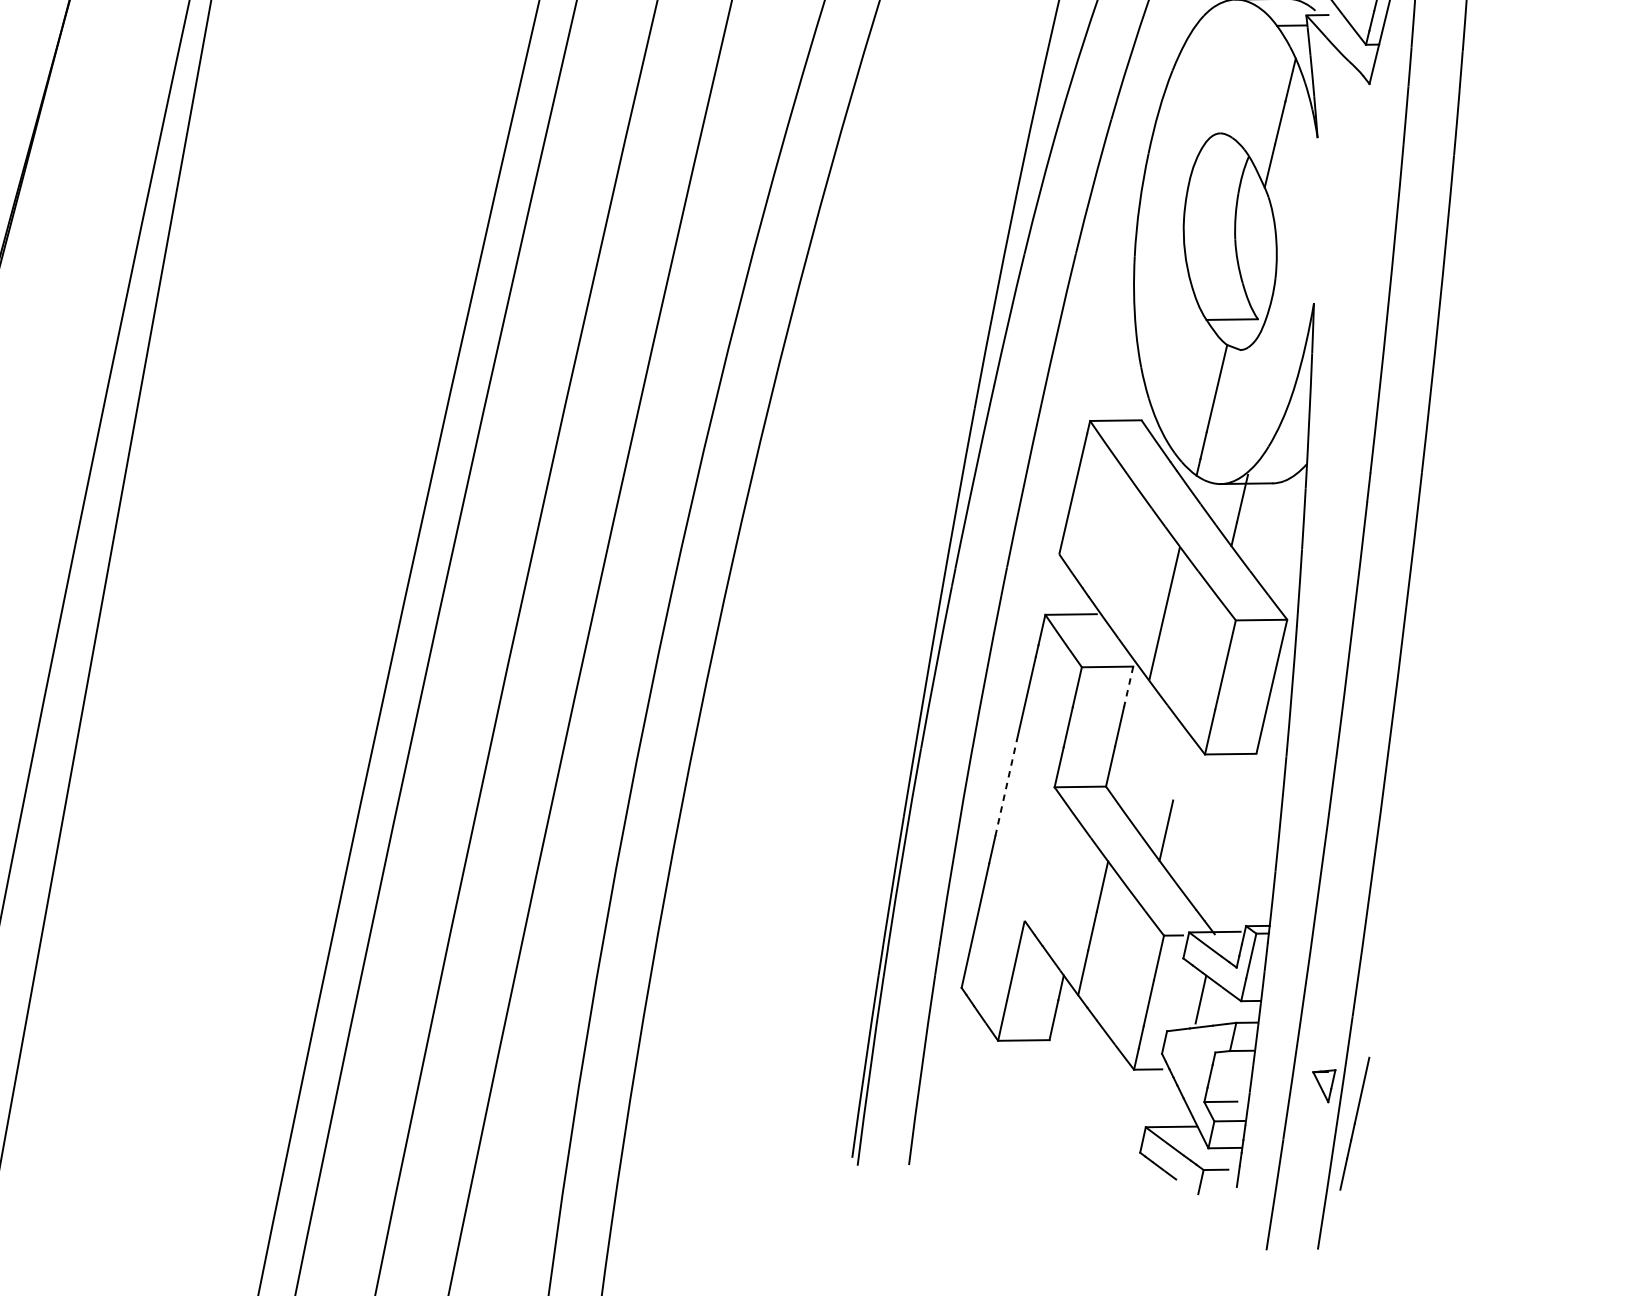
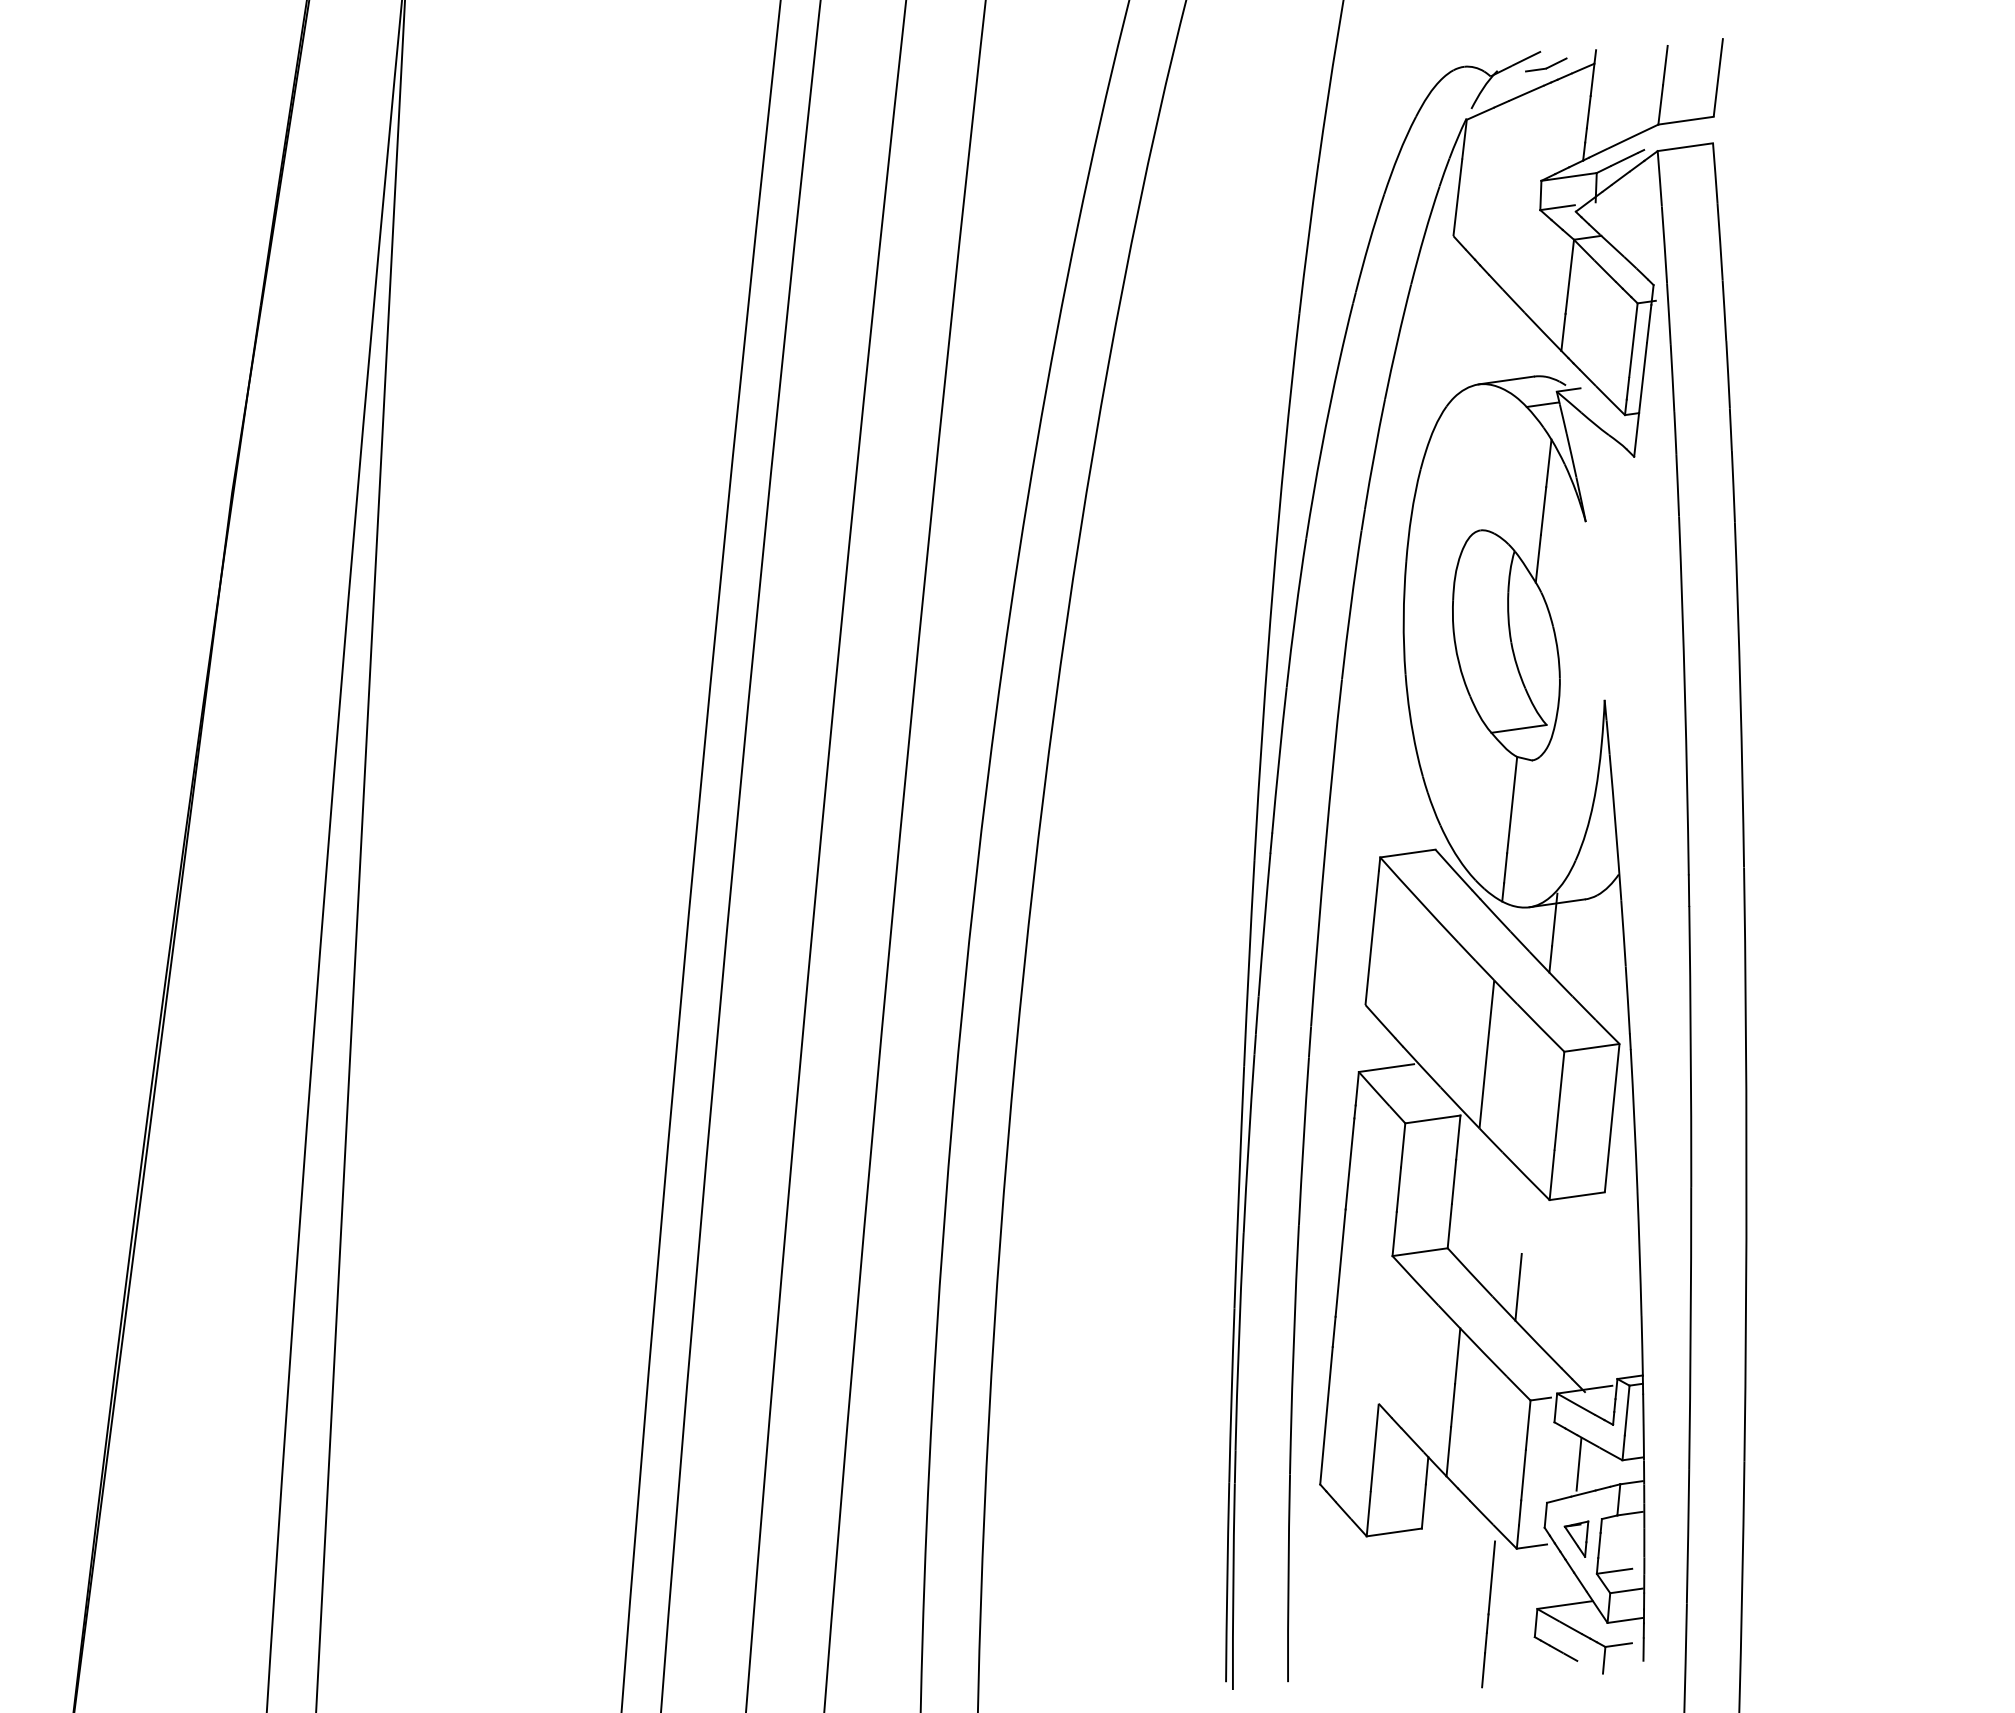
line: (1128, 687) -> (1458, 1138), dashed -> solid
line: (1006, 787) -> (1340, 1263), dashed -> solid
part: (1322, 1084) -> (1576, 1538), moved
line: (1354, 1123) -> (1488, 1614), moved

